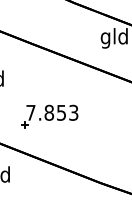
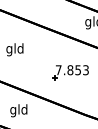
part: (49, 116) -> (70, 72), moved

